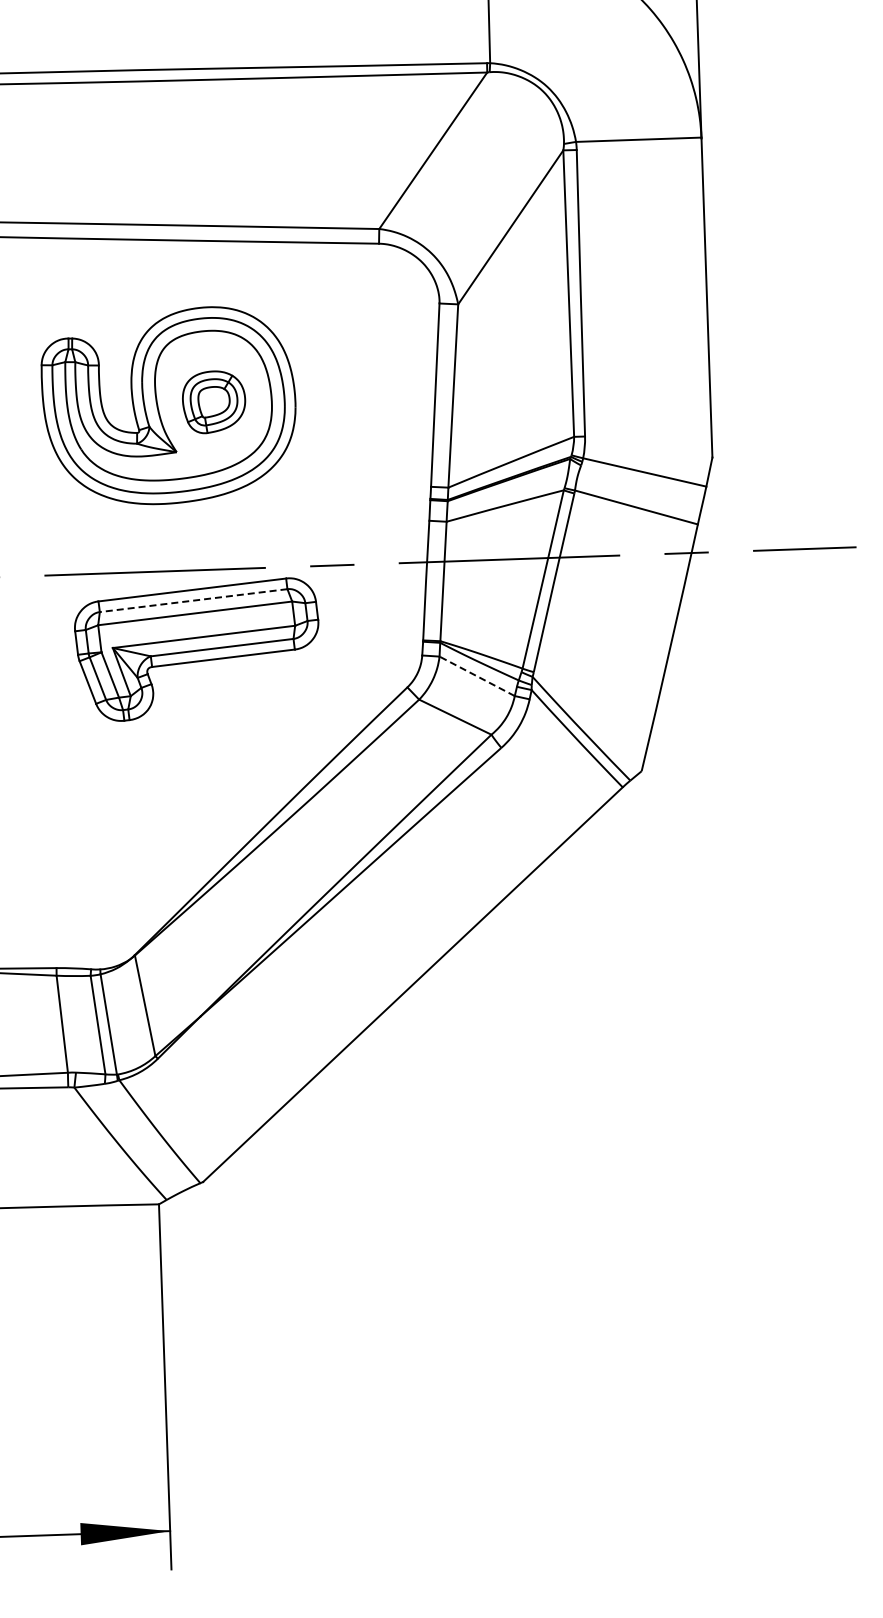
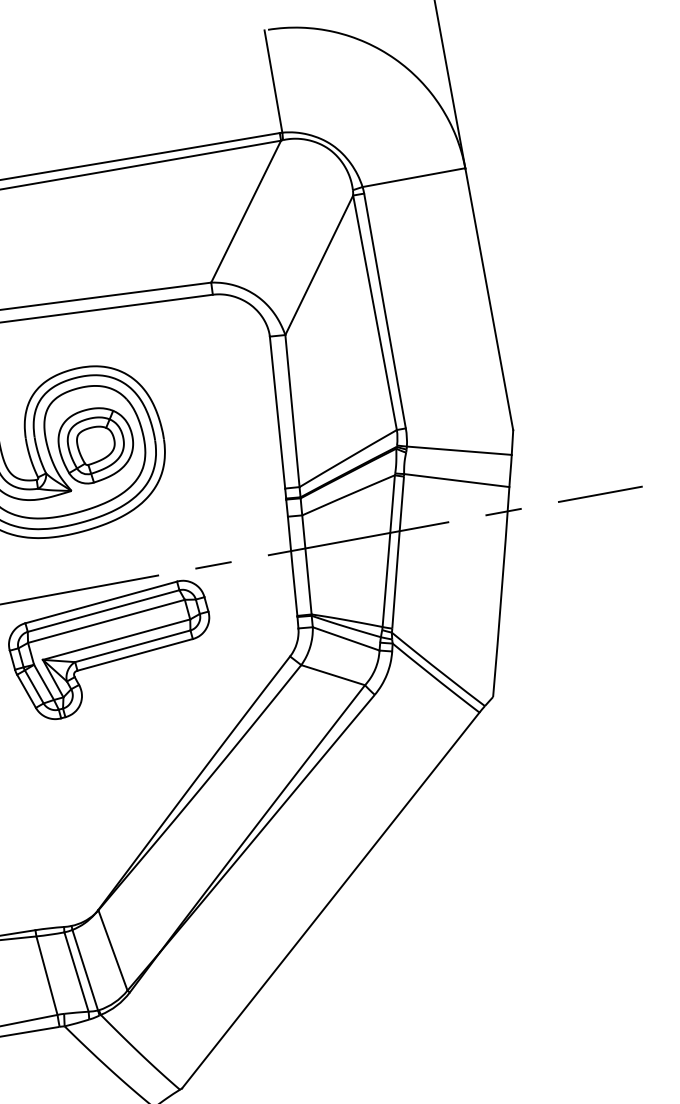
part: (213, 402) -> (95, 445), size x1.43
line: (193, 600) -> (103, 610), dashed -> solid
line: (476, 676) -> (345, 639), dashed -> solid

